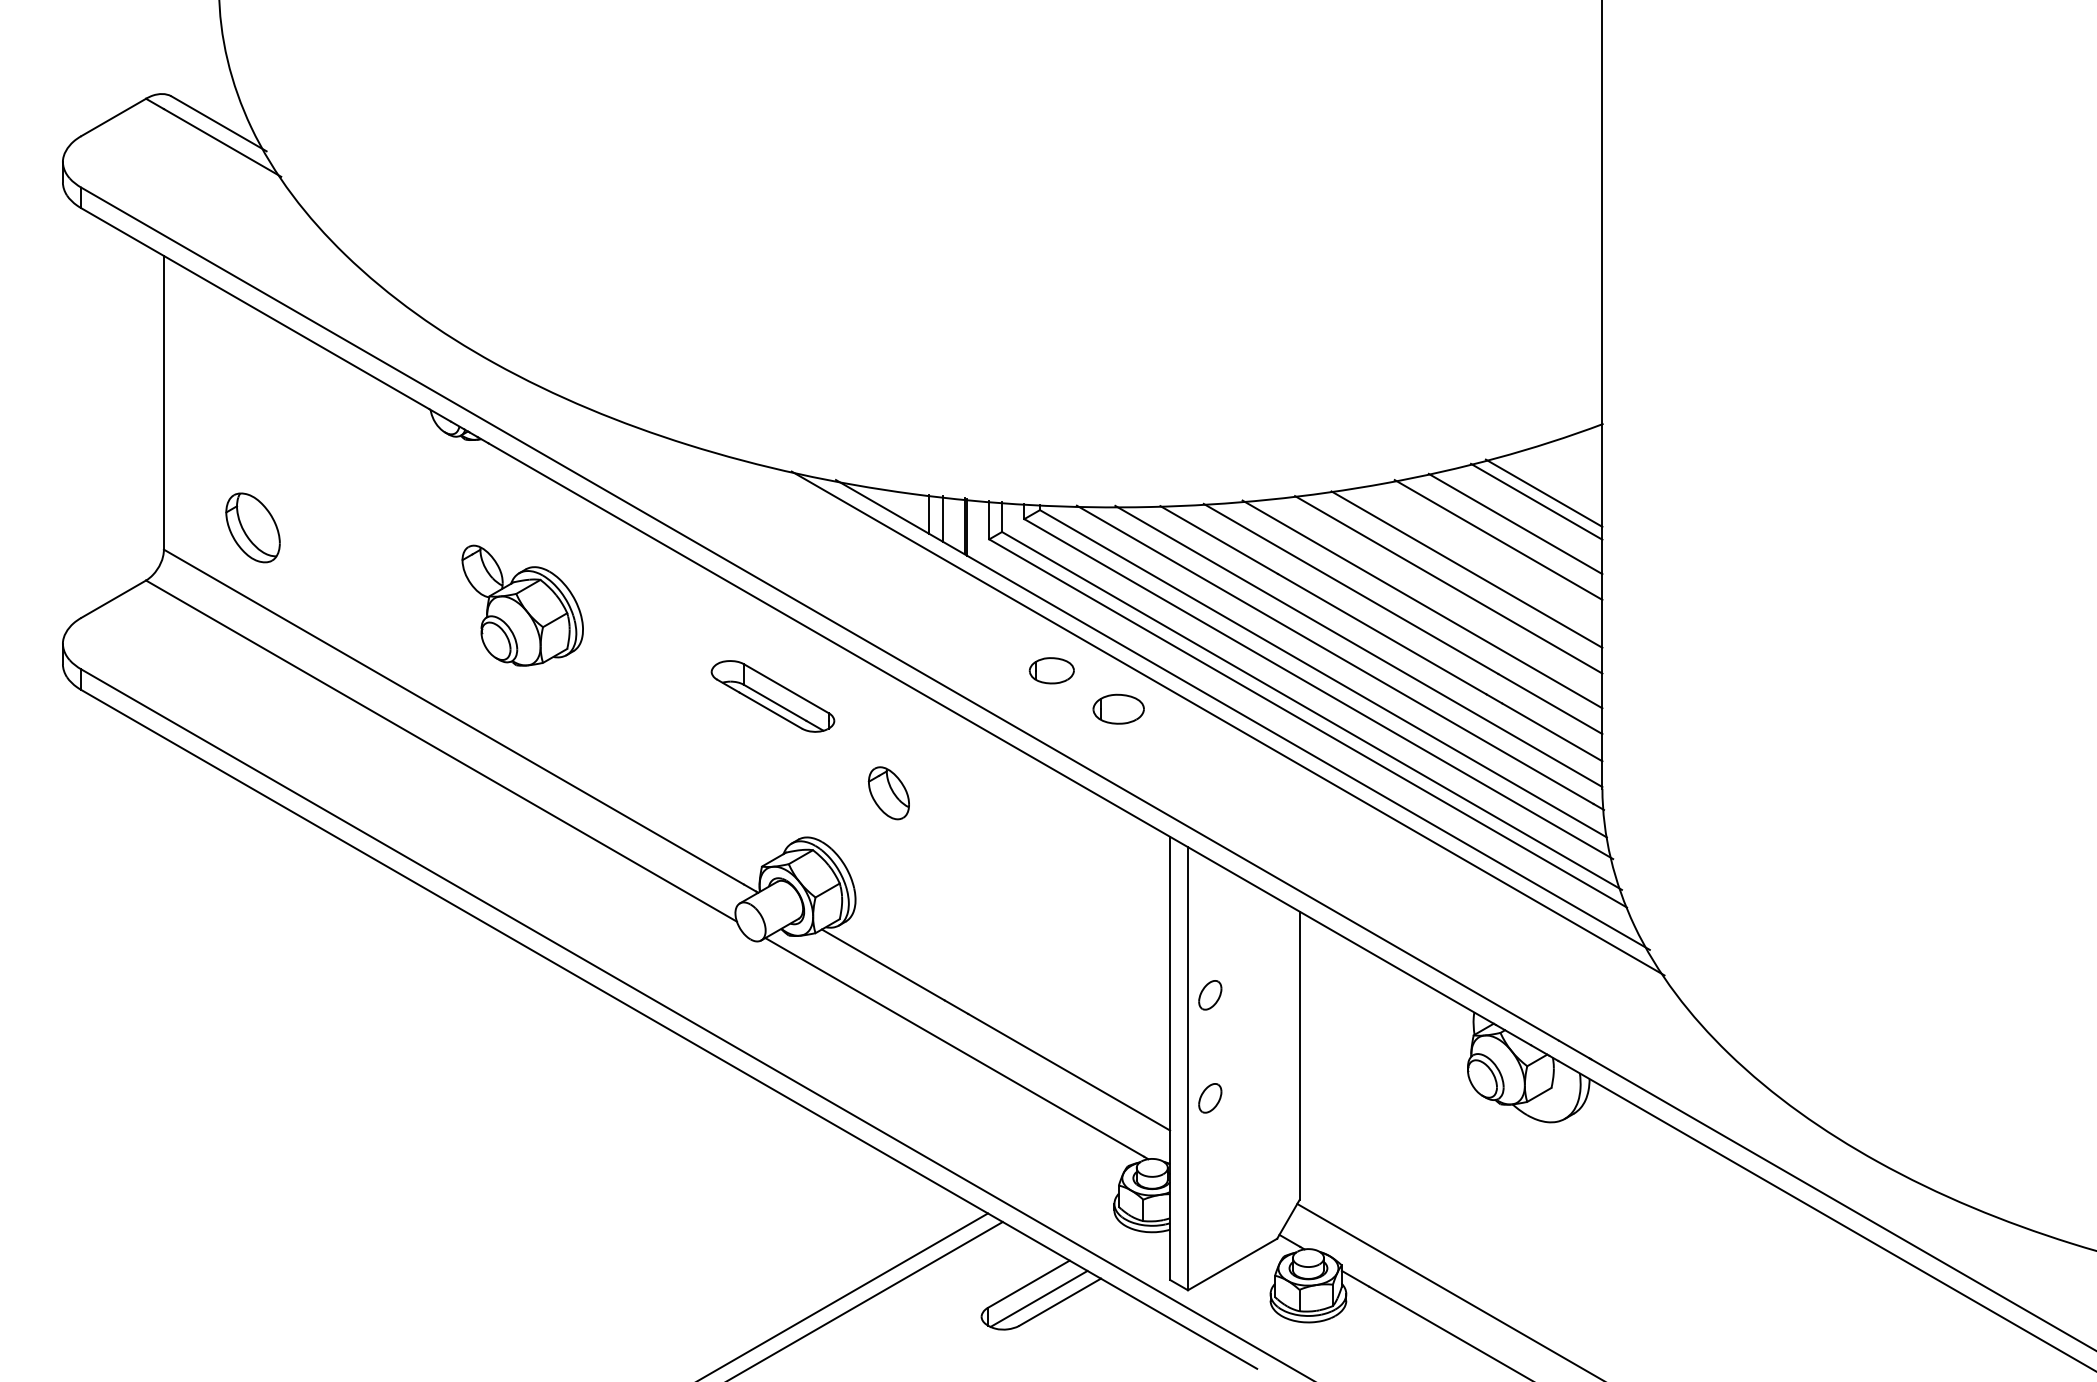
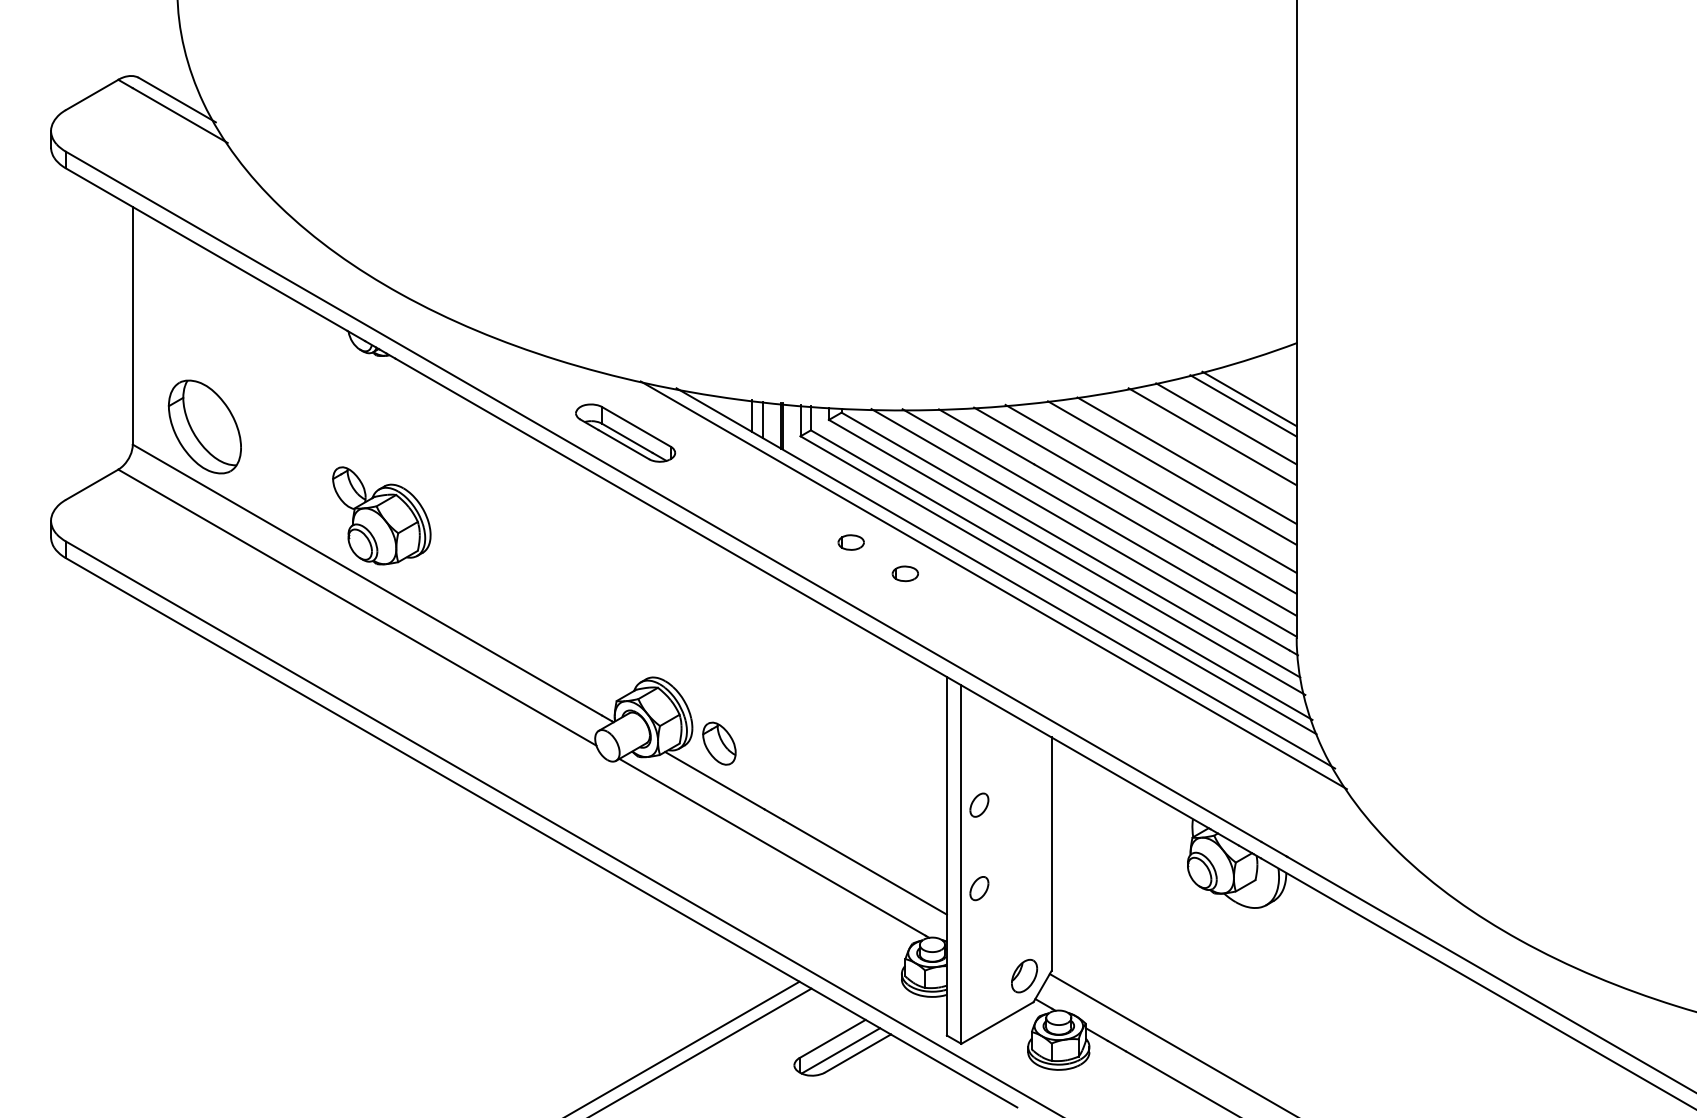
part: (252, 527) -> (204, 426), size x1.67
part: (522, 605) -> (381, 515), moved
part: (1051, 670) -> (850, 542), size x0.71
part: (772, 696) -> (625, 433), moved
part: (1118, 709) -> (905, 573), size x0.62
part: (888, 793) -> (719, 743), moved
part: (1265, 1206) -> (1024, 976), added

